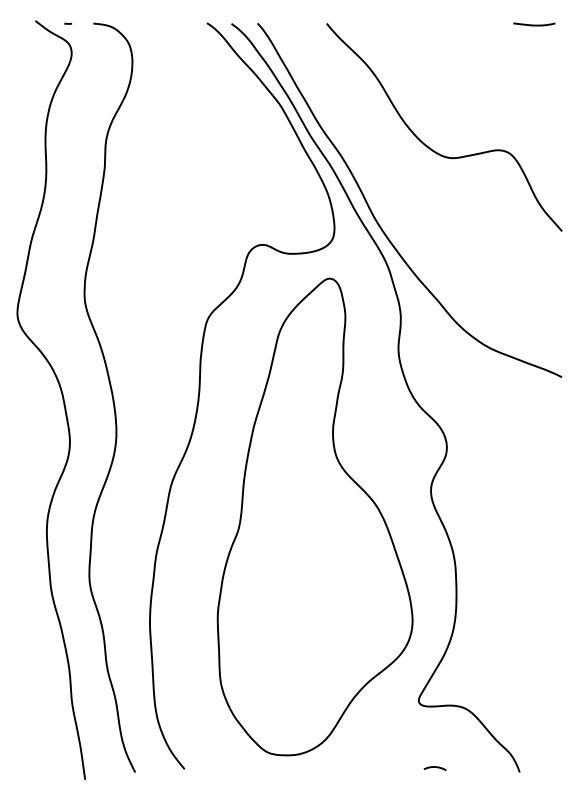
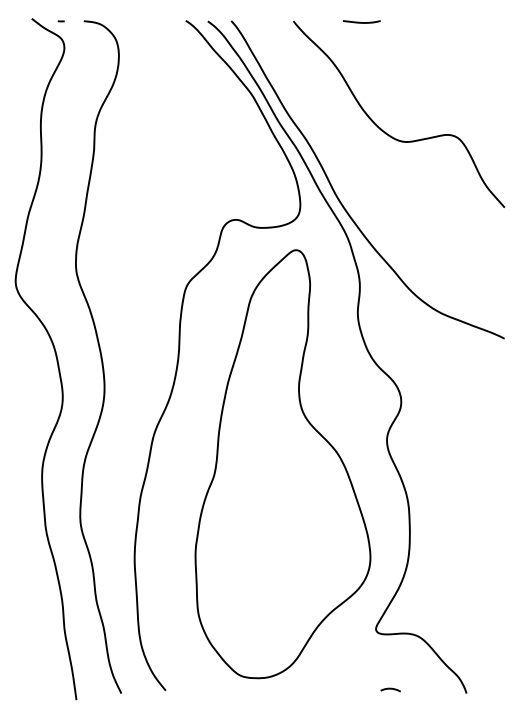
line: (532, 23) -> (360, 21), moved

